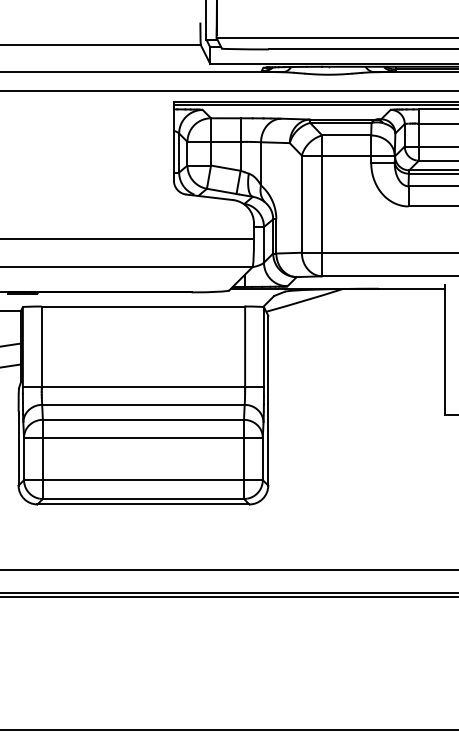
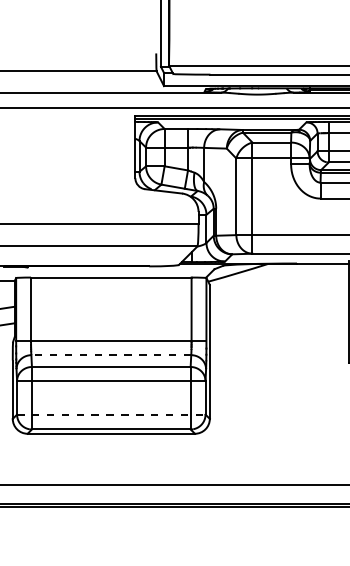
line: (142, 404) -> (110, 354), solid -> dashed
line: (143, 480) -> (111, 414), solid -> dashed

